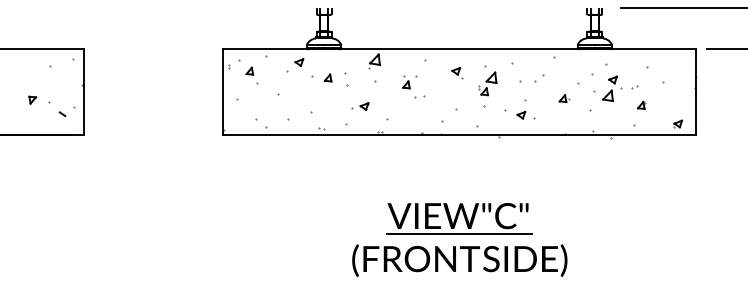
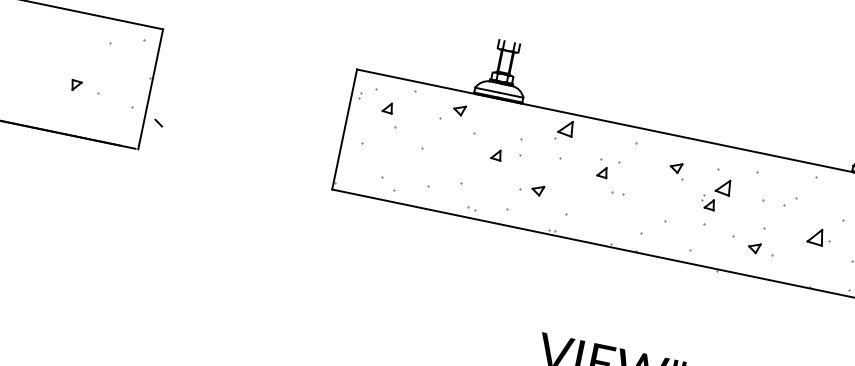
part: (327, 77) -> (495, 154), moved
part: (564, 98) -> (819, 237), size x1.6
line: (62, 114) -> (158, 123), moved

